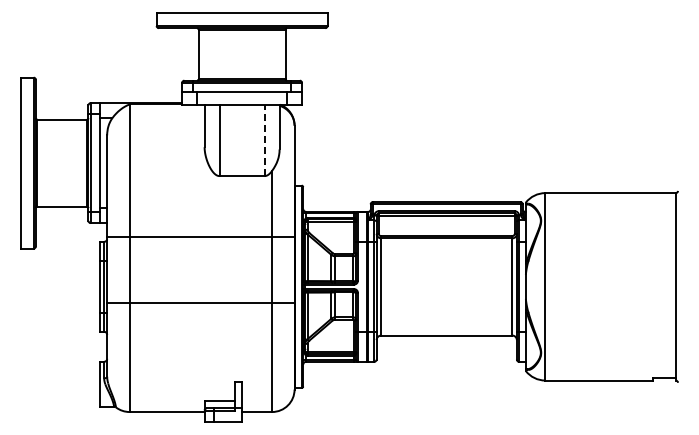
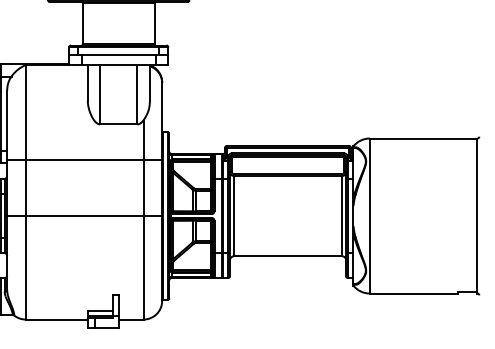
line: (264, 140) -> (137, 94), dashed -> solid
line: (200, 236) -> (84, 159), moved
line: (200, 302) -> (84, 215), moved

